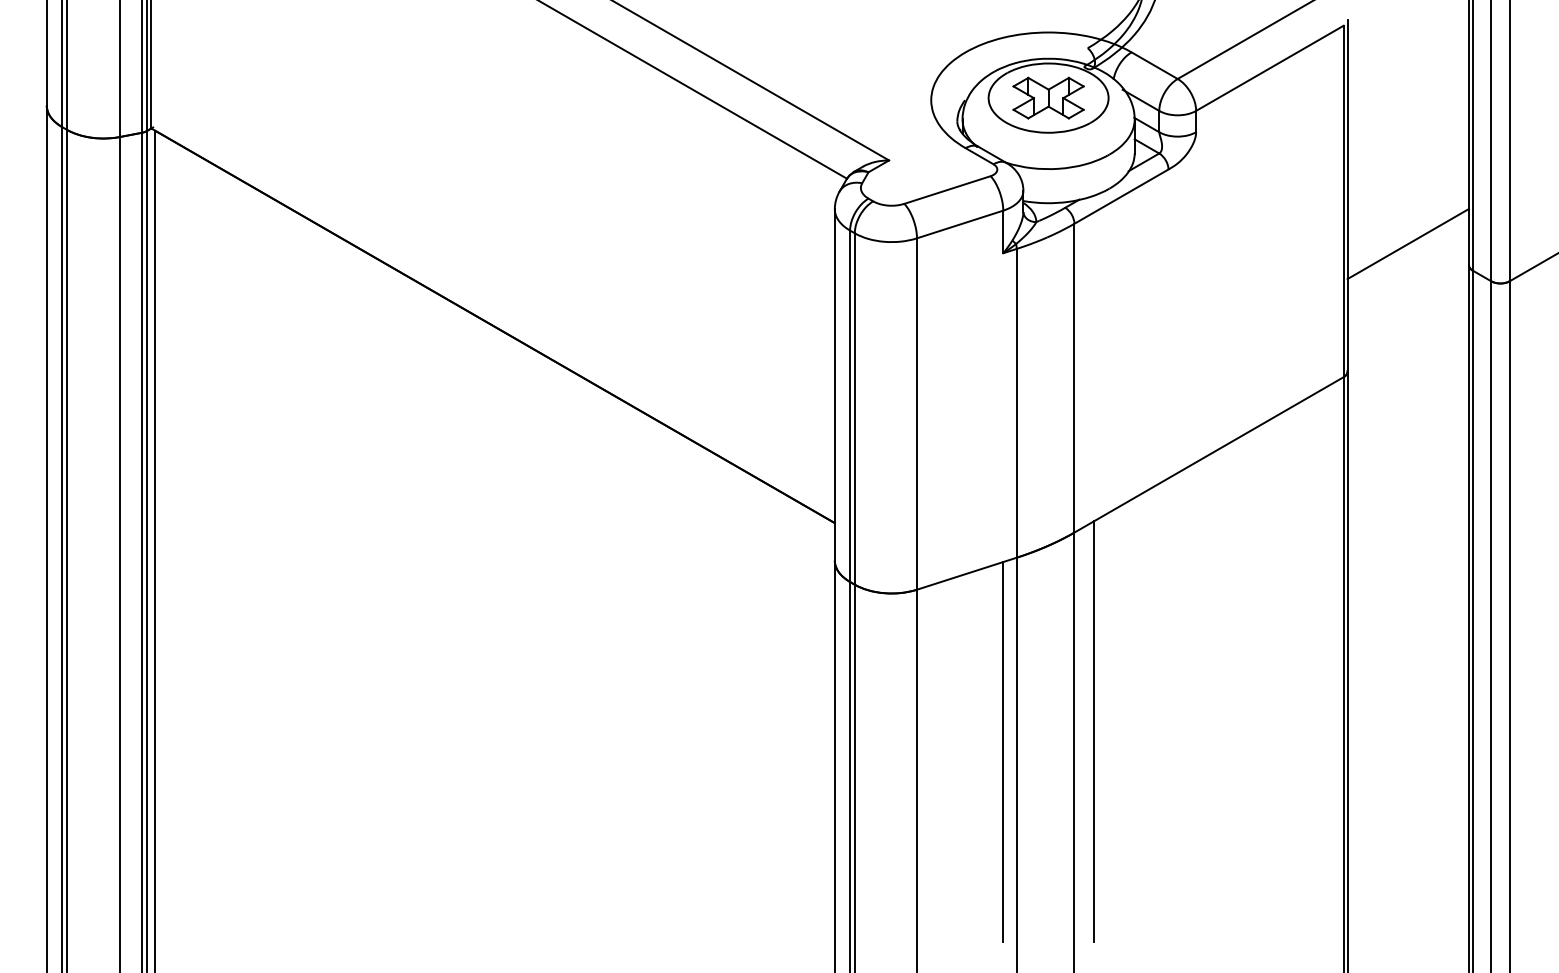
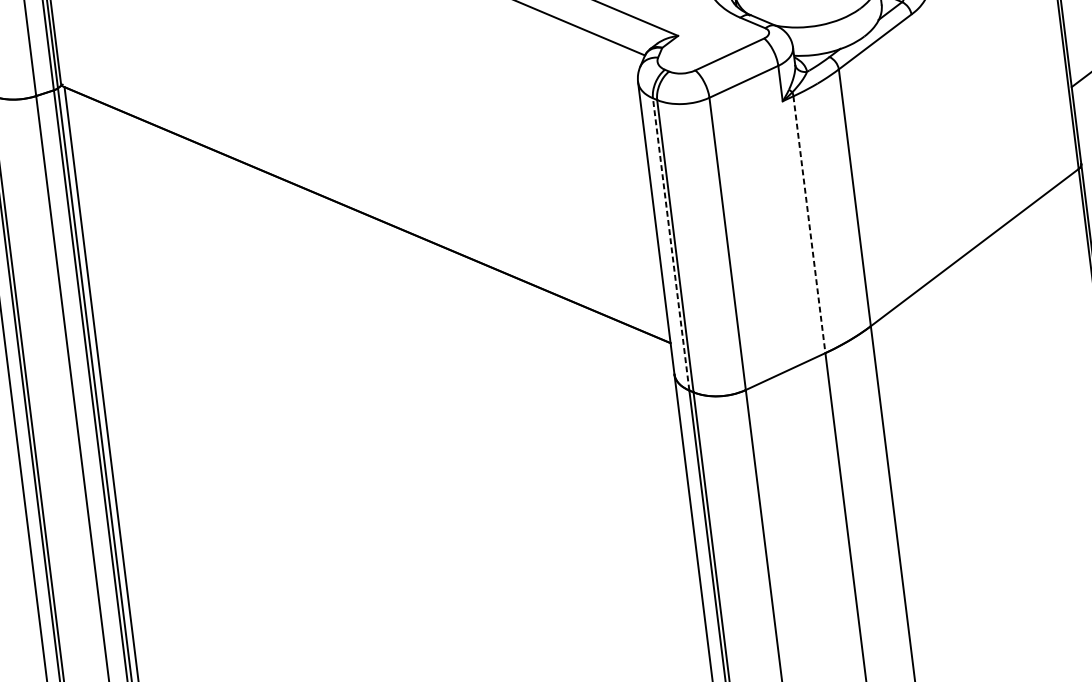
line: (1016, 403) -> (809, 224), solid -> dashed
line: (850, 406) -> (671, 244), solid -> dashed
line: (1094, 731) -> (908, 489), removed
line: (1002, 751) -> (833, 515), removed

